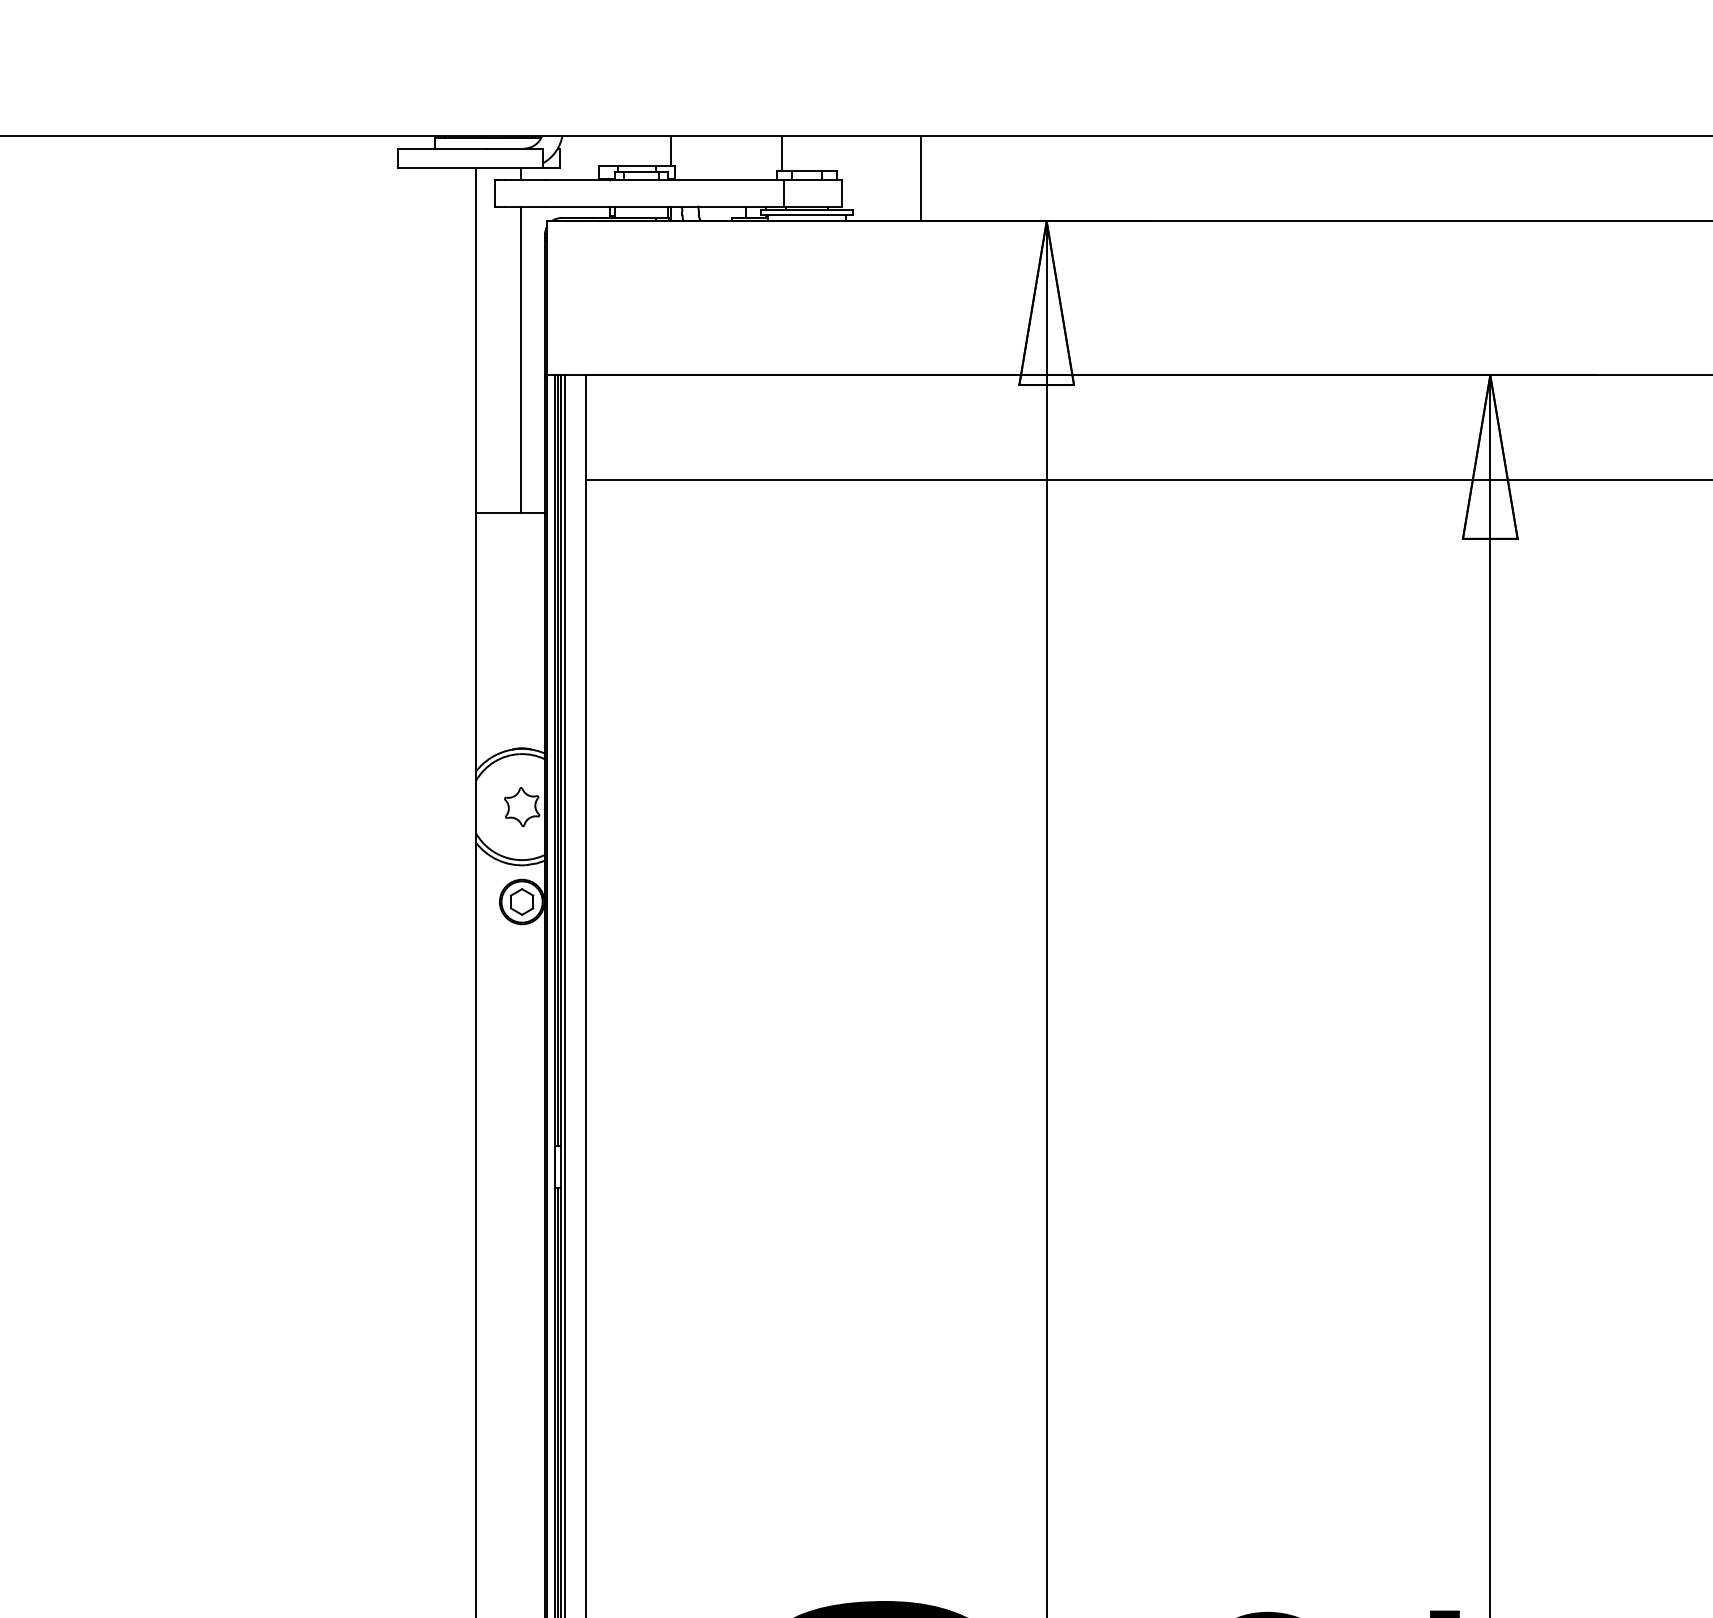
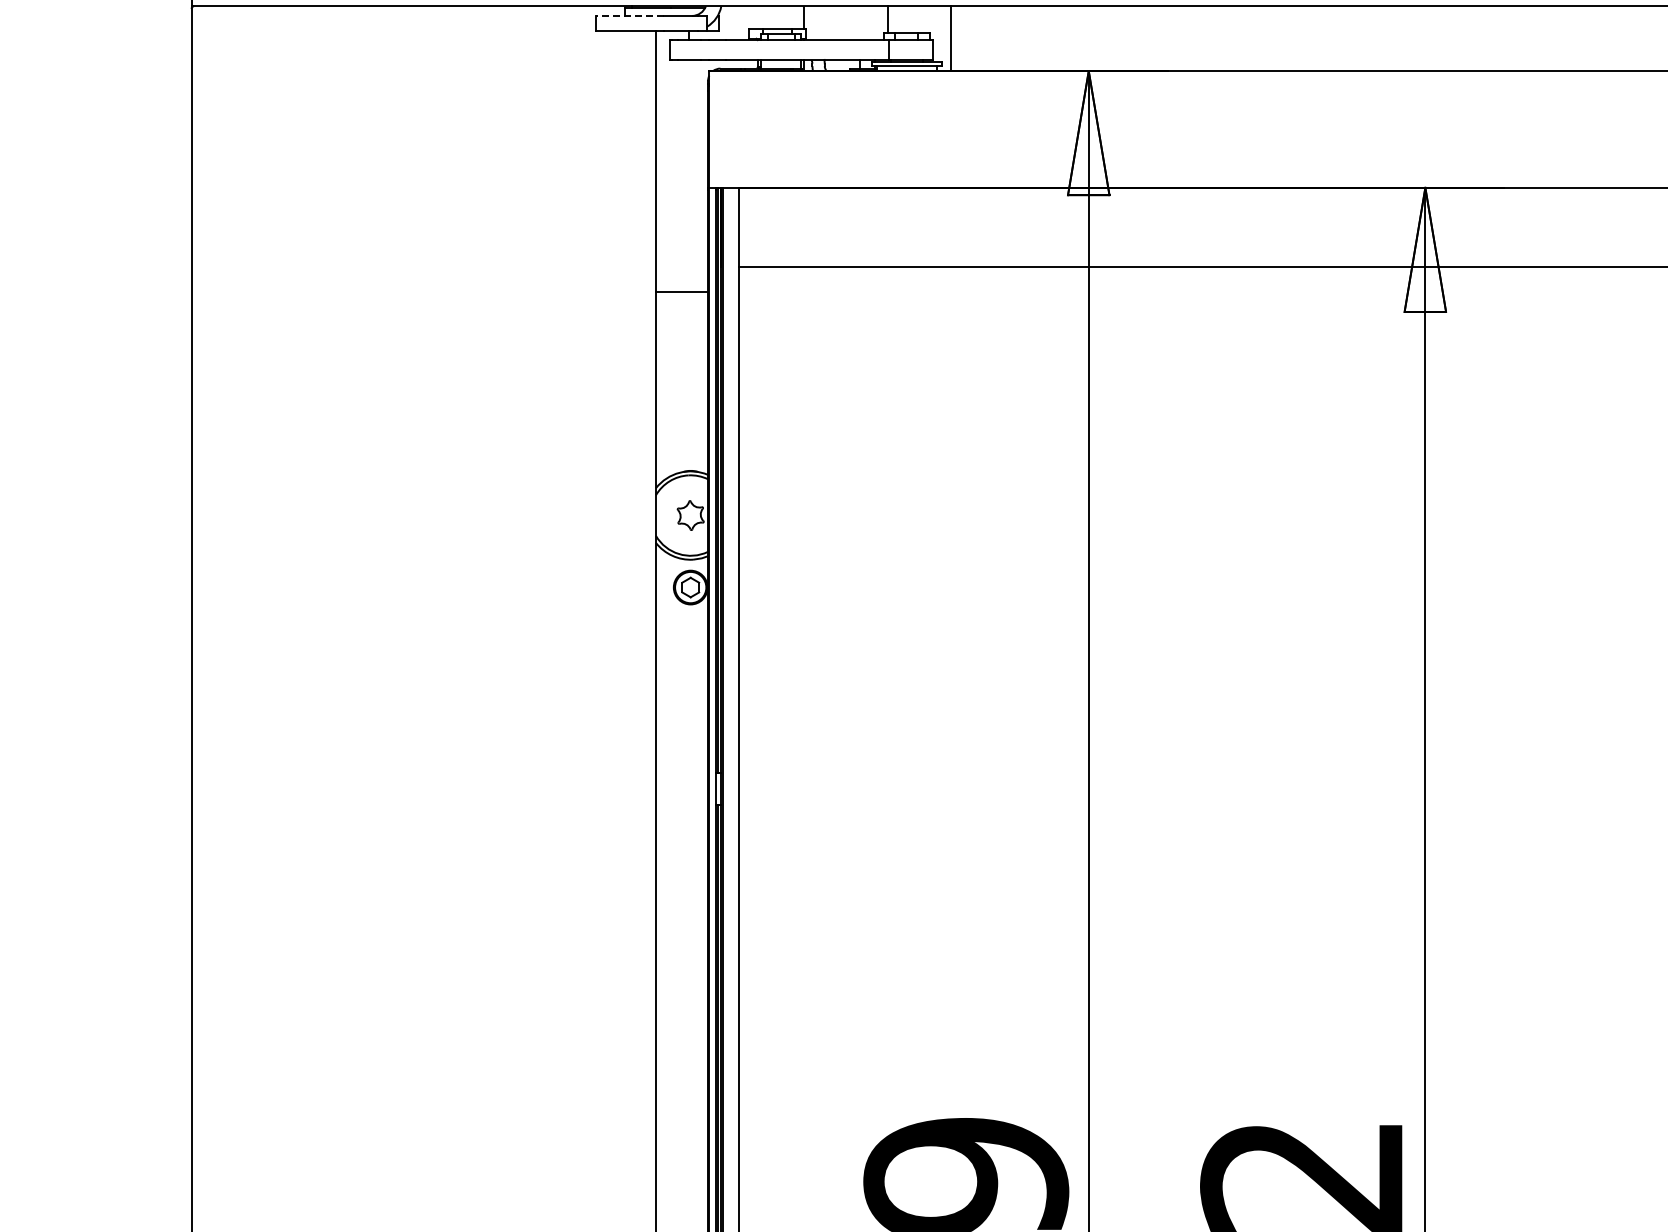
line: (442, 148) -> (630, 15), solid -> dashed
line: (921, 178) -> (950, 38), moved
line: (520, 358) -> (689, 175), removed

